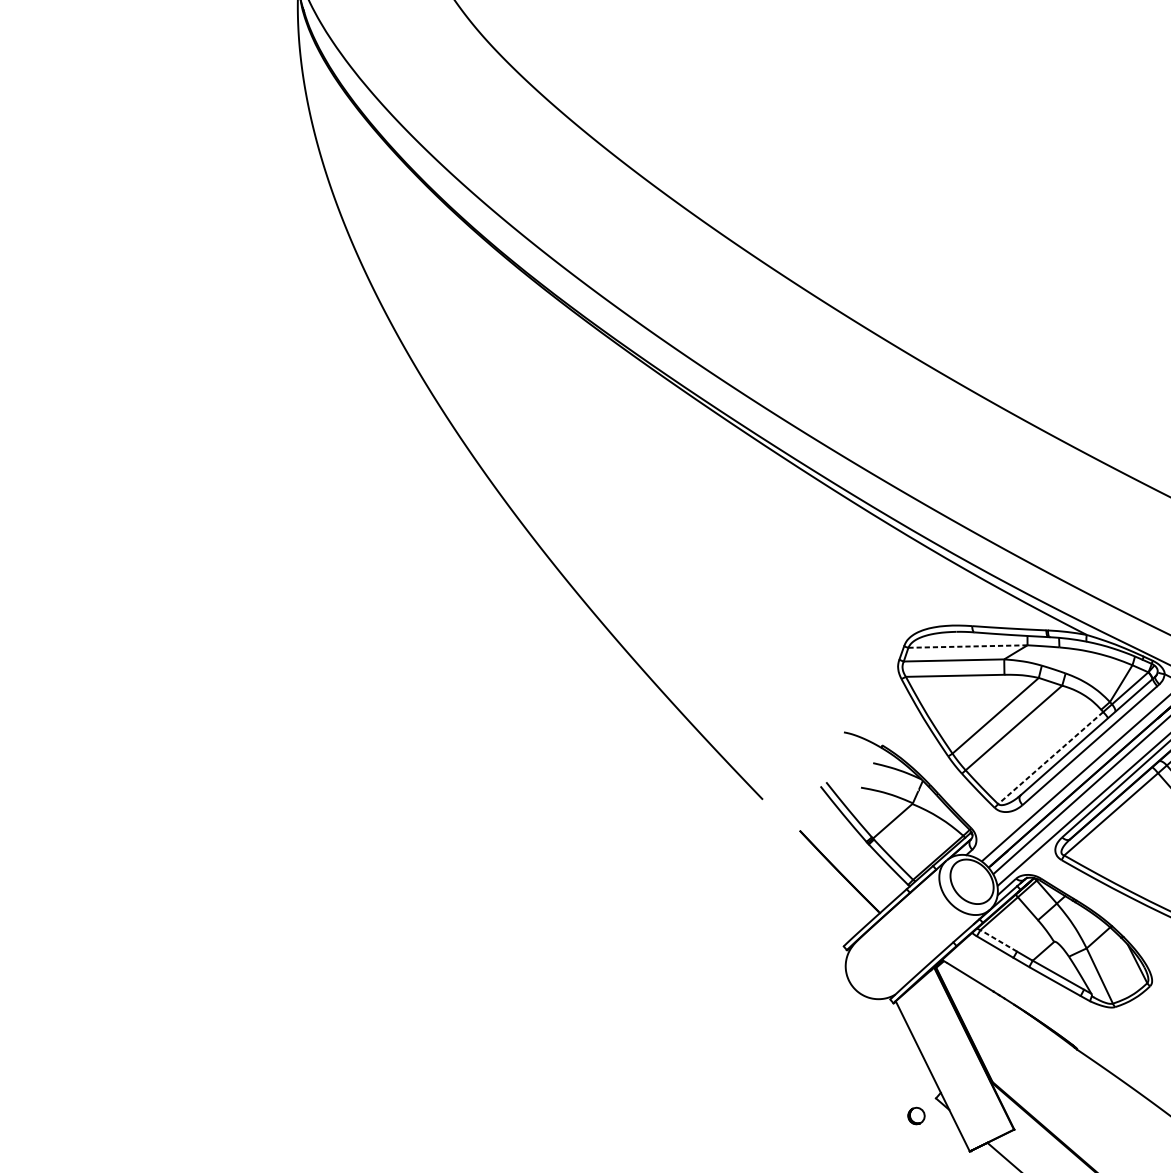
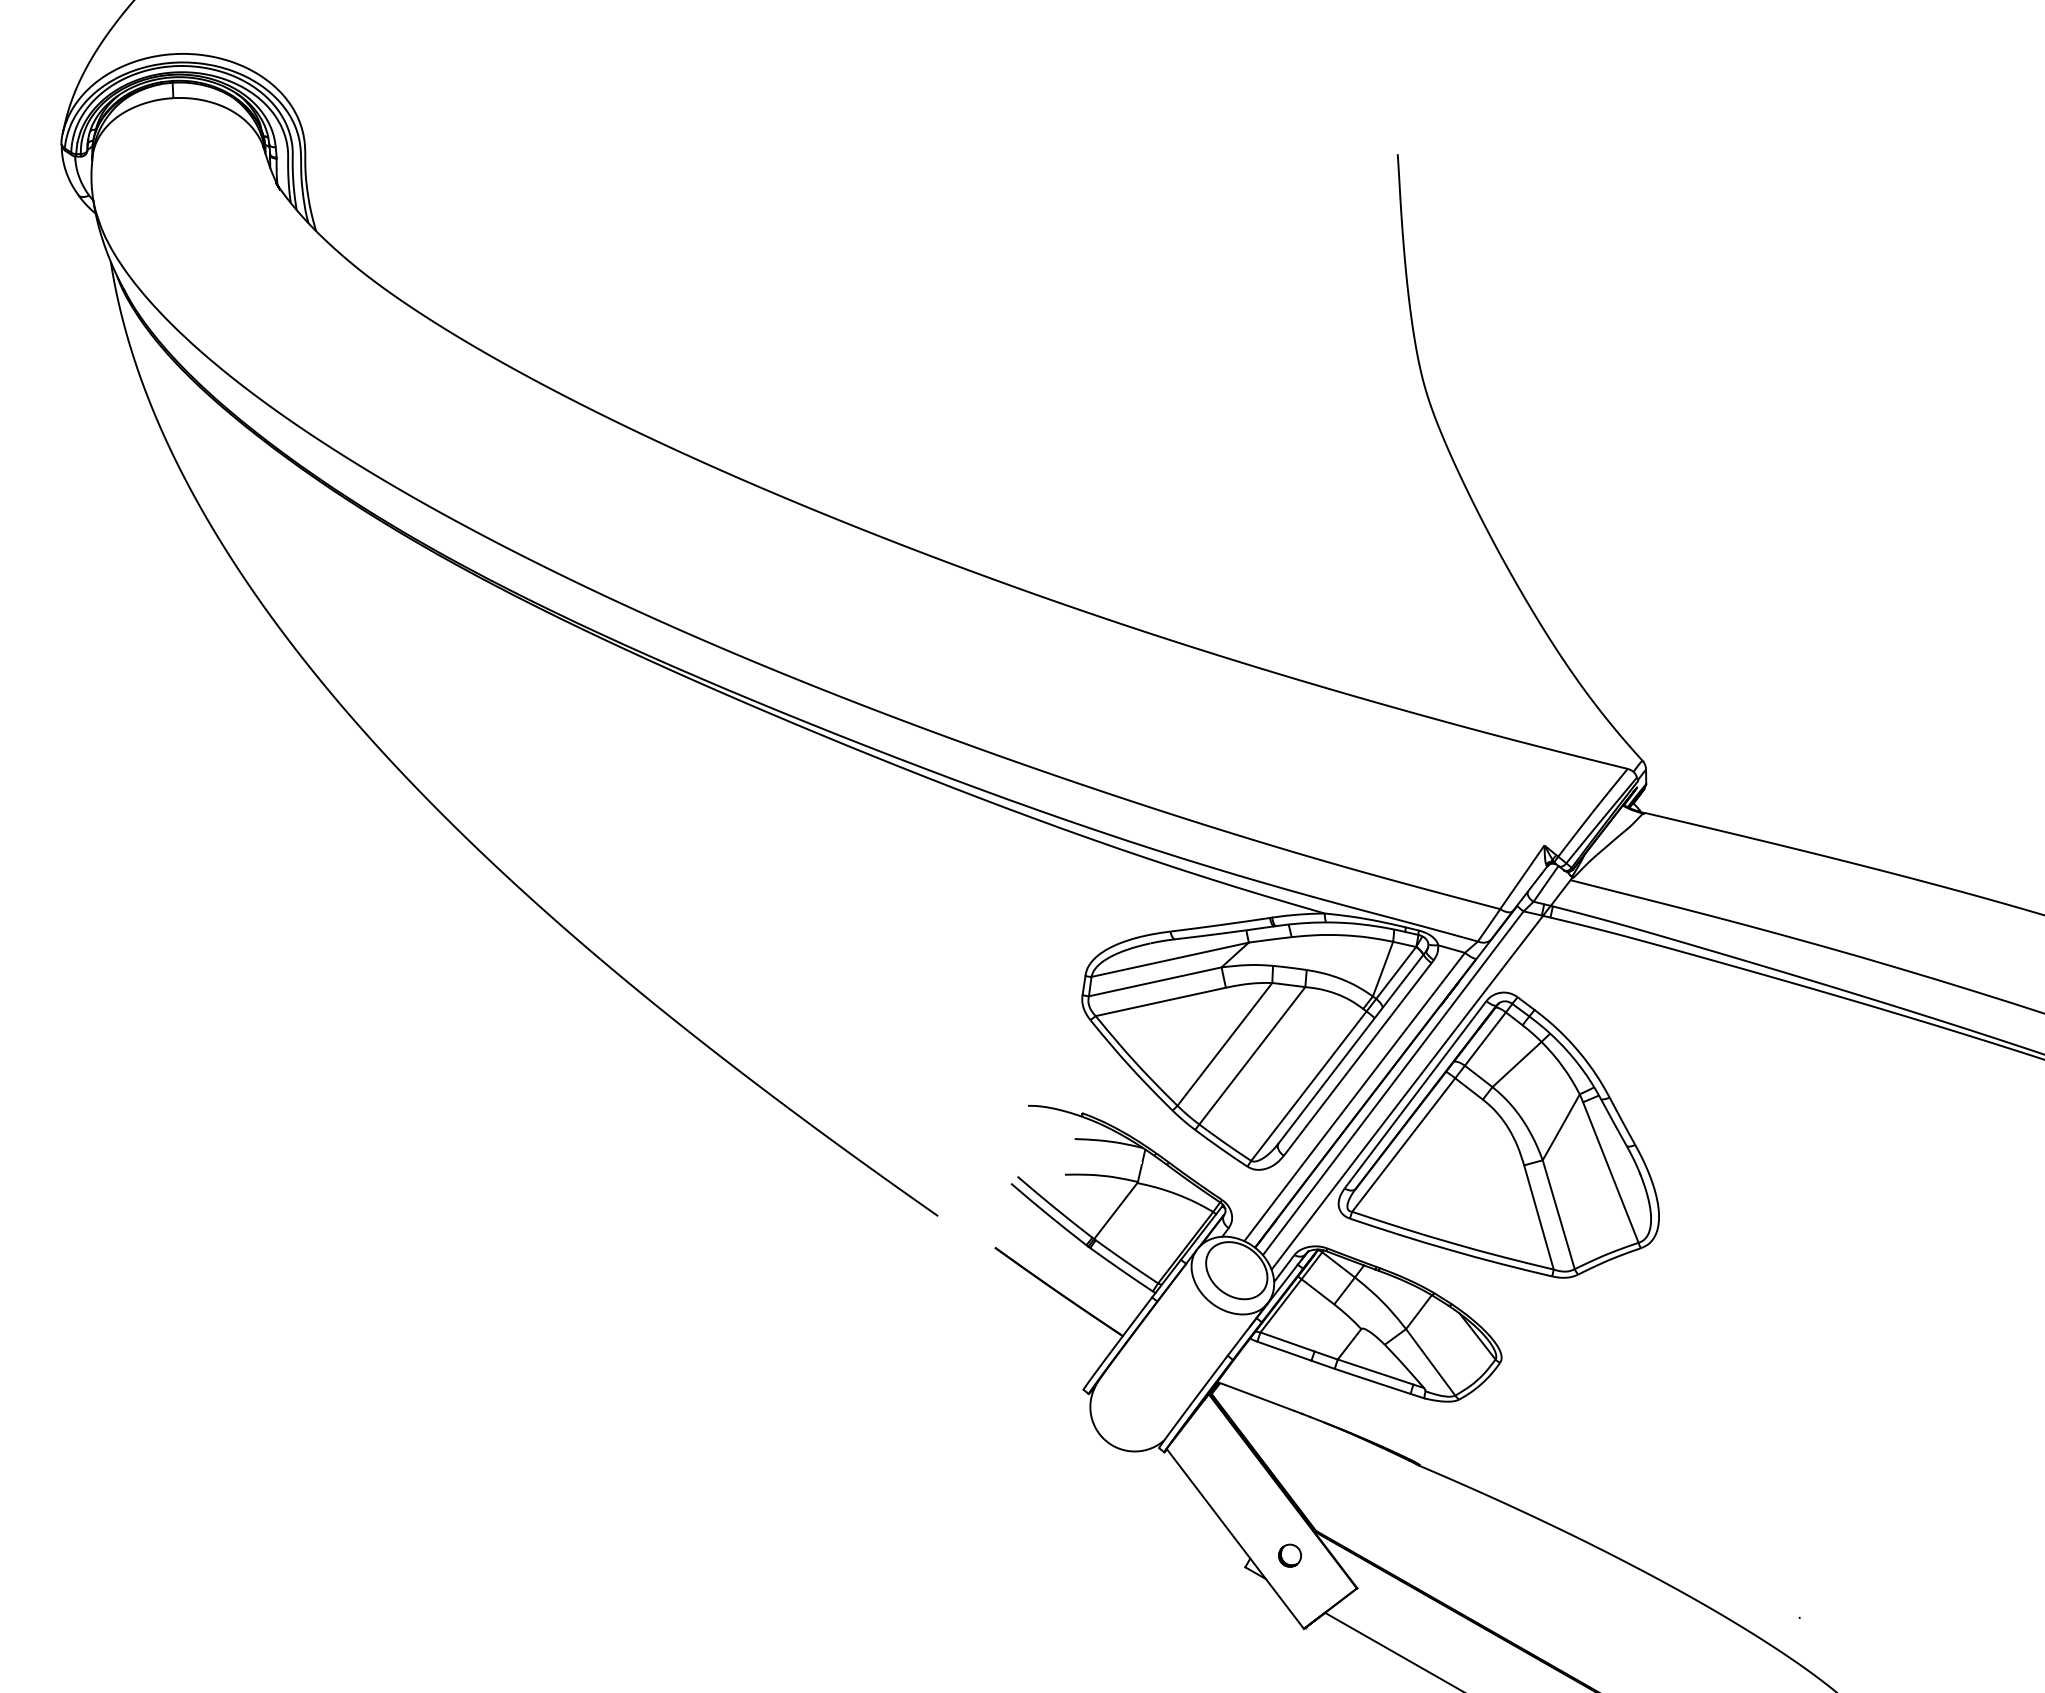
line: (968, 646) -> (1170, 959), dashed -> solid
line: (1050, 758) -> (1308, 1086), dashed -> solid
line: (998, 940) -> (1287, 1341), dashed -> solid
part: (916, 1115) -> (1289, 1555), moved

